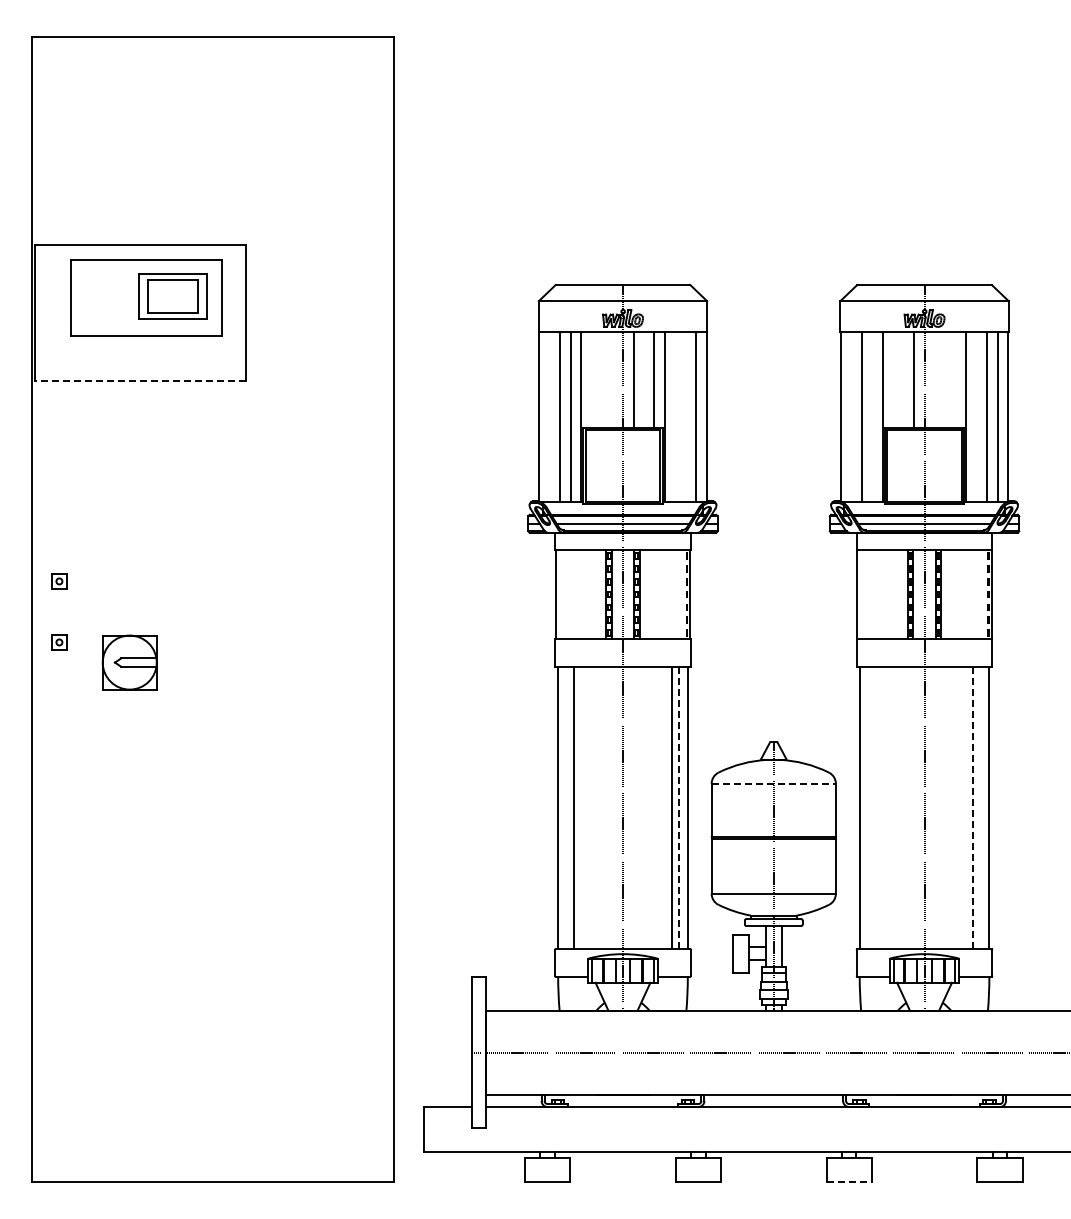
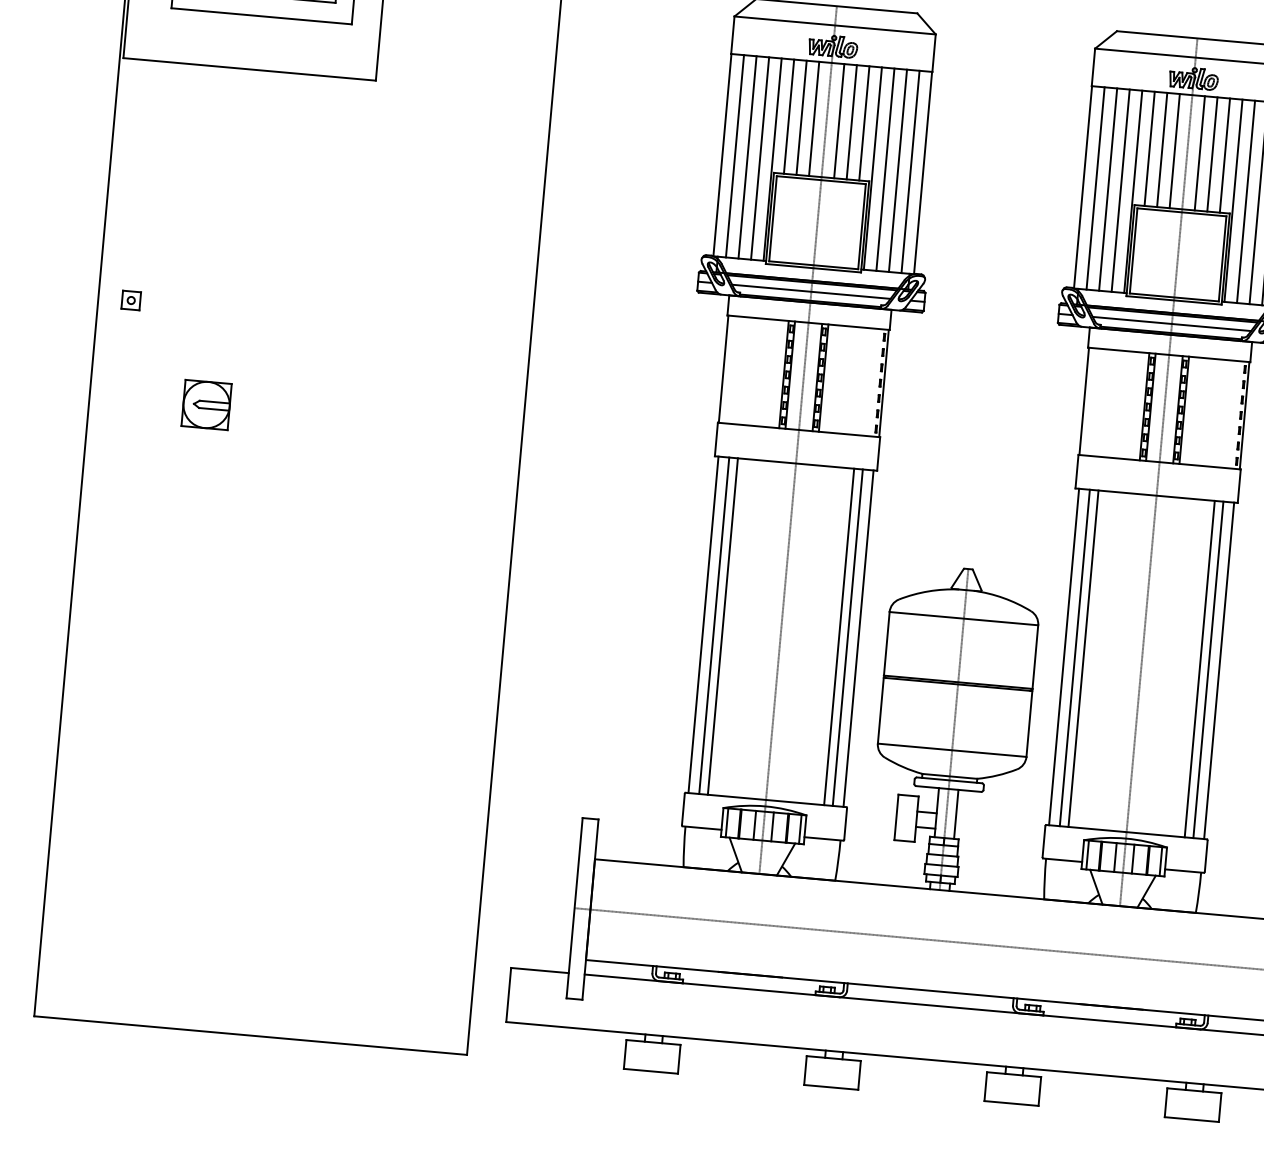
line: (591, 379) -> (789, 115), added
line: (602, 379) -> (802, 116), added
line: (612, 379) -> (814, 118), added
line: (643, 379) -> (851, 121), added
line: (893, 379) -> (1150, 148), added
line: (903, 379) -> (1162, 149), added
line: (935, 379) -> (1200, 152), added
line: (945, 379) -> (1212, 153), added
line: (956, 379) -> (1225, 154), added
line: (140, 380) -> (249, 68), dashed -> solid
line: (549, 416) -> (734, 155), added
line: (675, 416) -> (885, 169), added
line: (685, 416) -> (897, 170), added
line: (851, 416) -> (1096, 187), added
line: (872, 416) -> (1121, 190), added
line: (976, 416) -> (1245, 201), added
part: (59, 642) -> (124, 373), removed
part: (129, 662) -> (206, 404), size x0.71
line: (774, 783) -> (964, 618), dashed -> solid
line: (567, 807) -> (714, 625), added
line: (868, 807) -> (1074, 657), added
line: (875, 807) -> (1083, 657), added
line: (980, 807) -> (1208, 669), added
line: (678, 808) -> (847, 638), dashed -> solid
line: (973, 808) -> (1200, 669), dashed -> solid
line: (849, 1182) -> (1011, 1103), dashed -> solid

